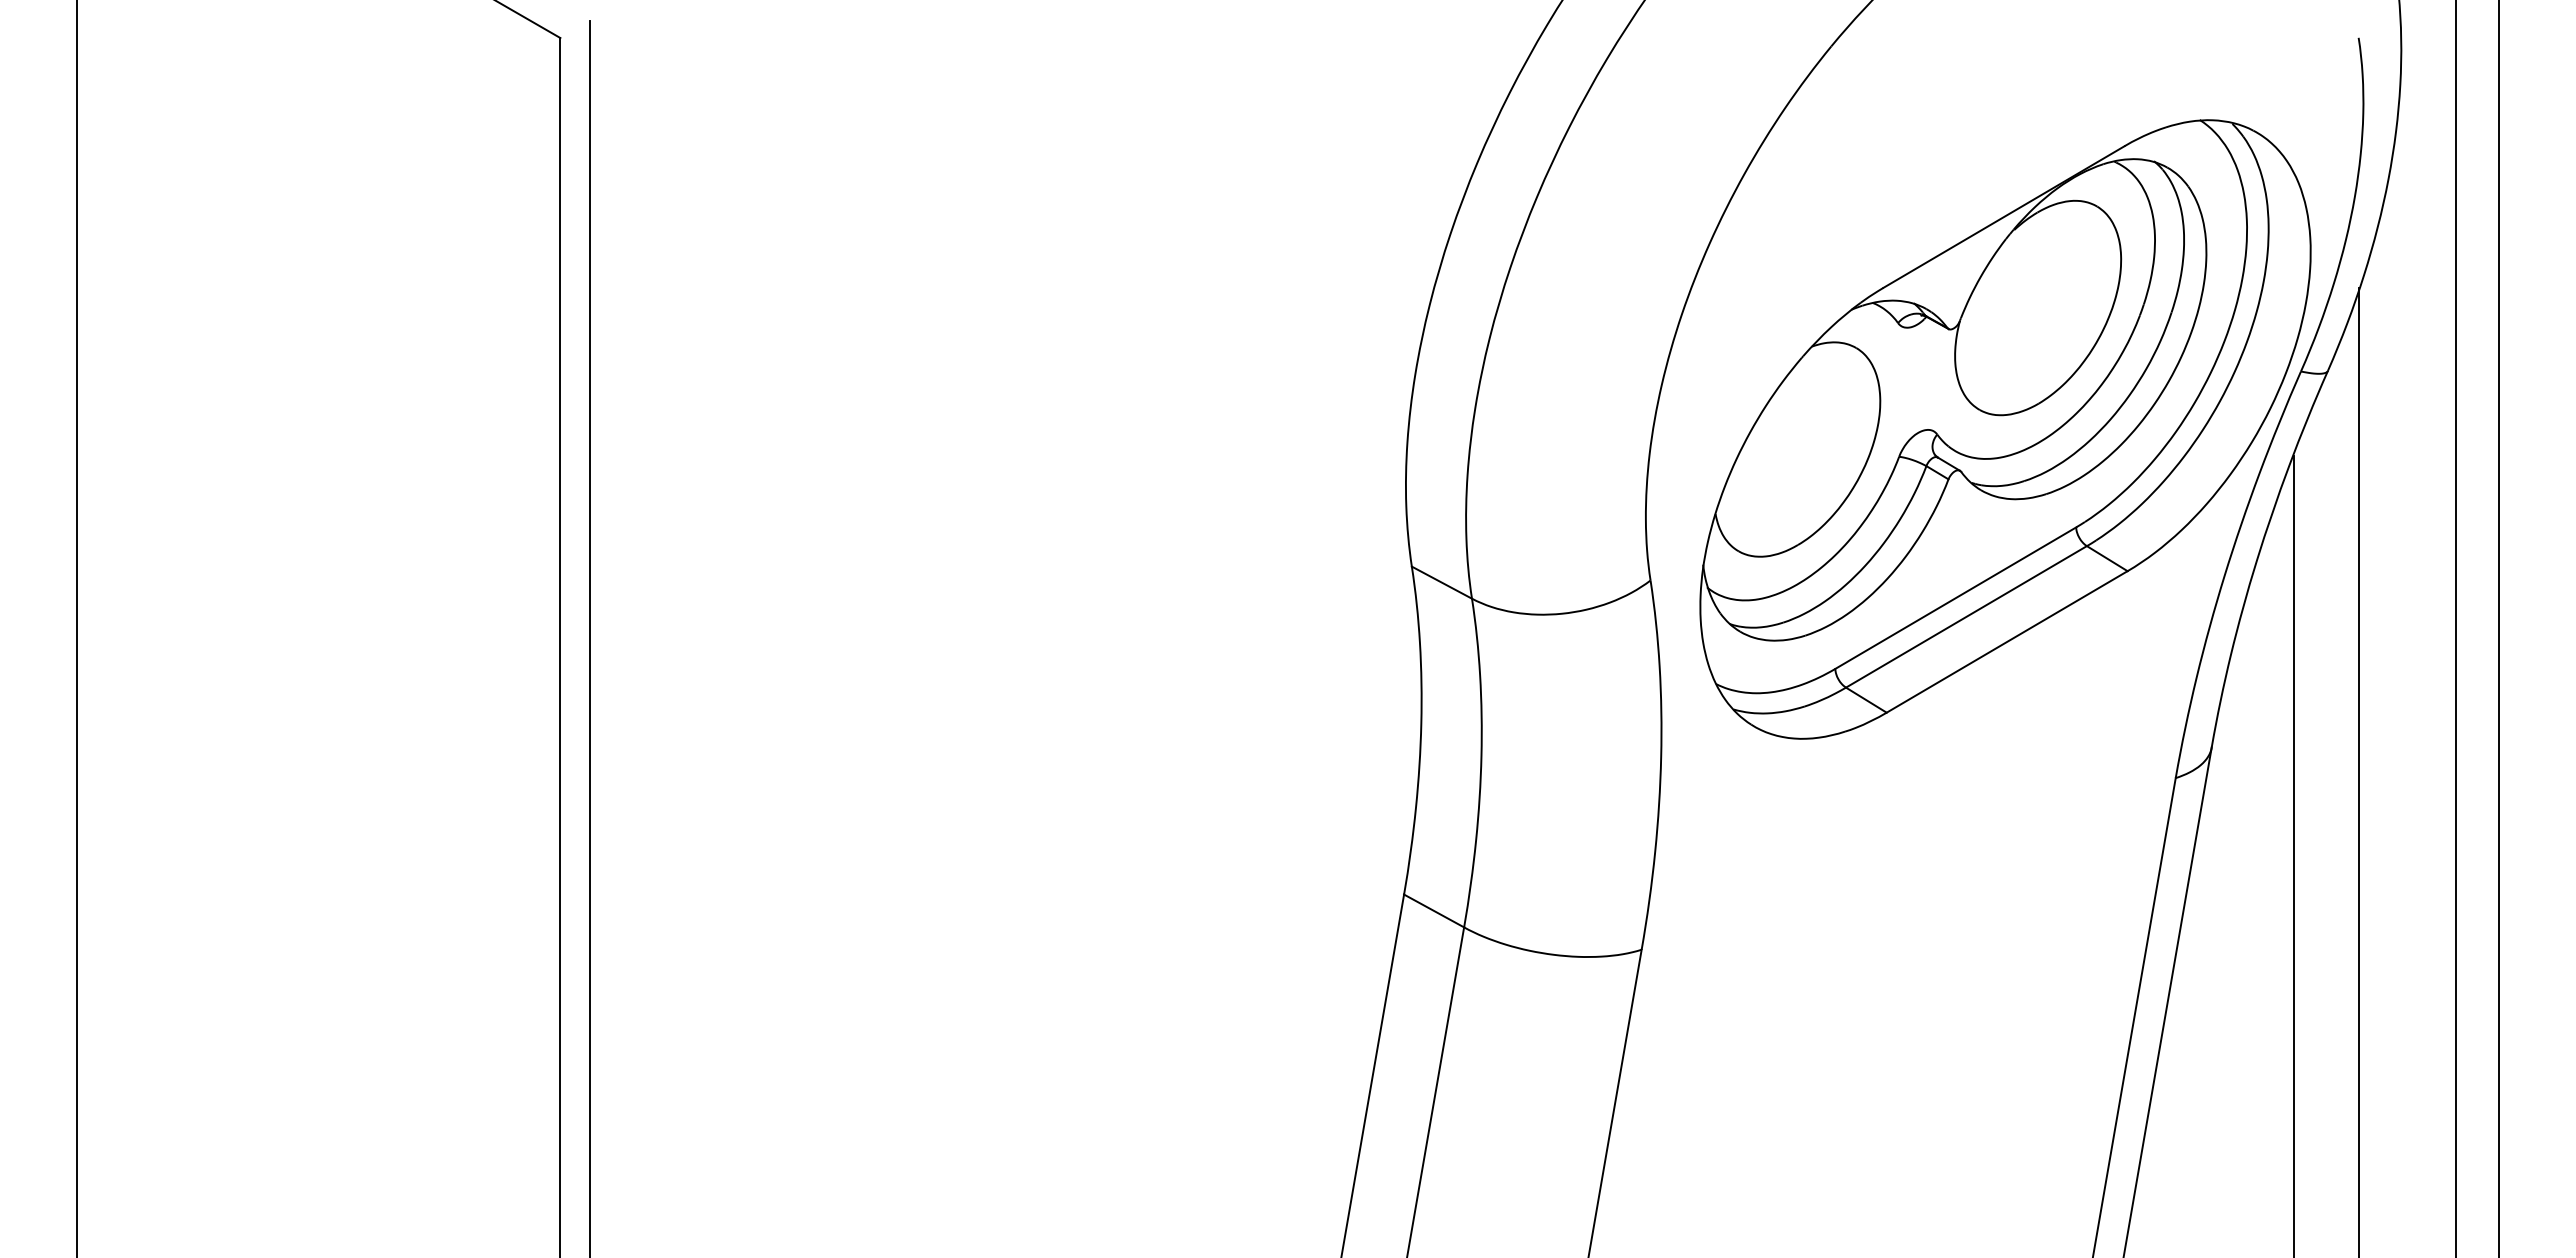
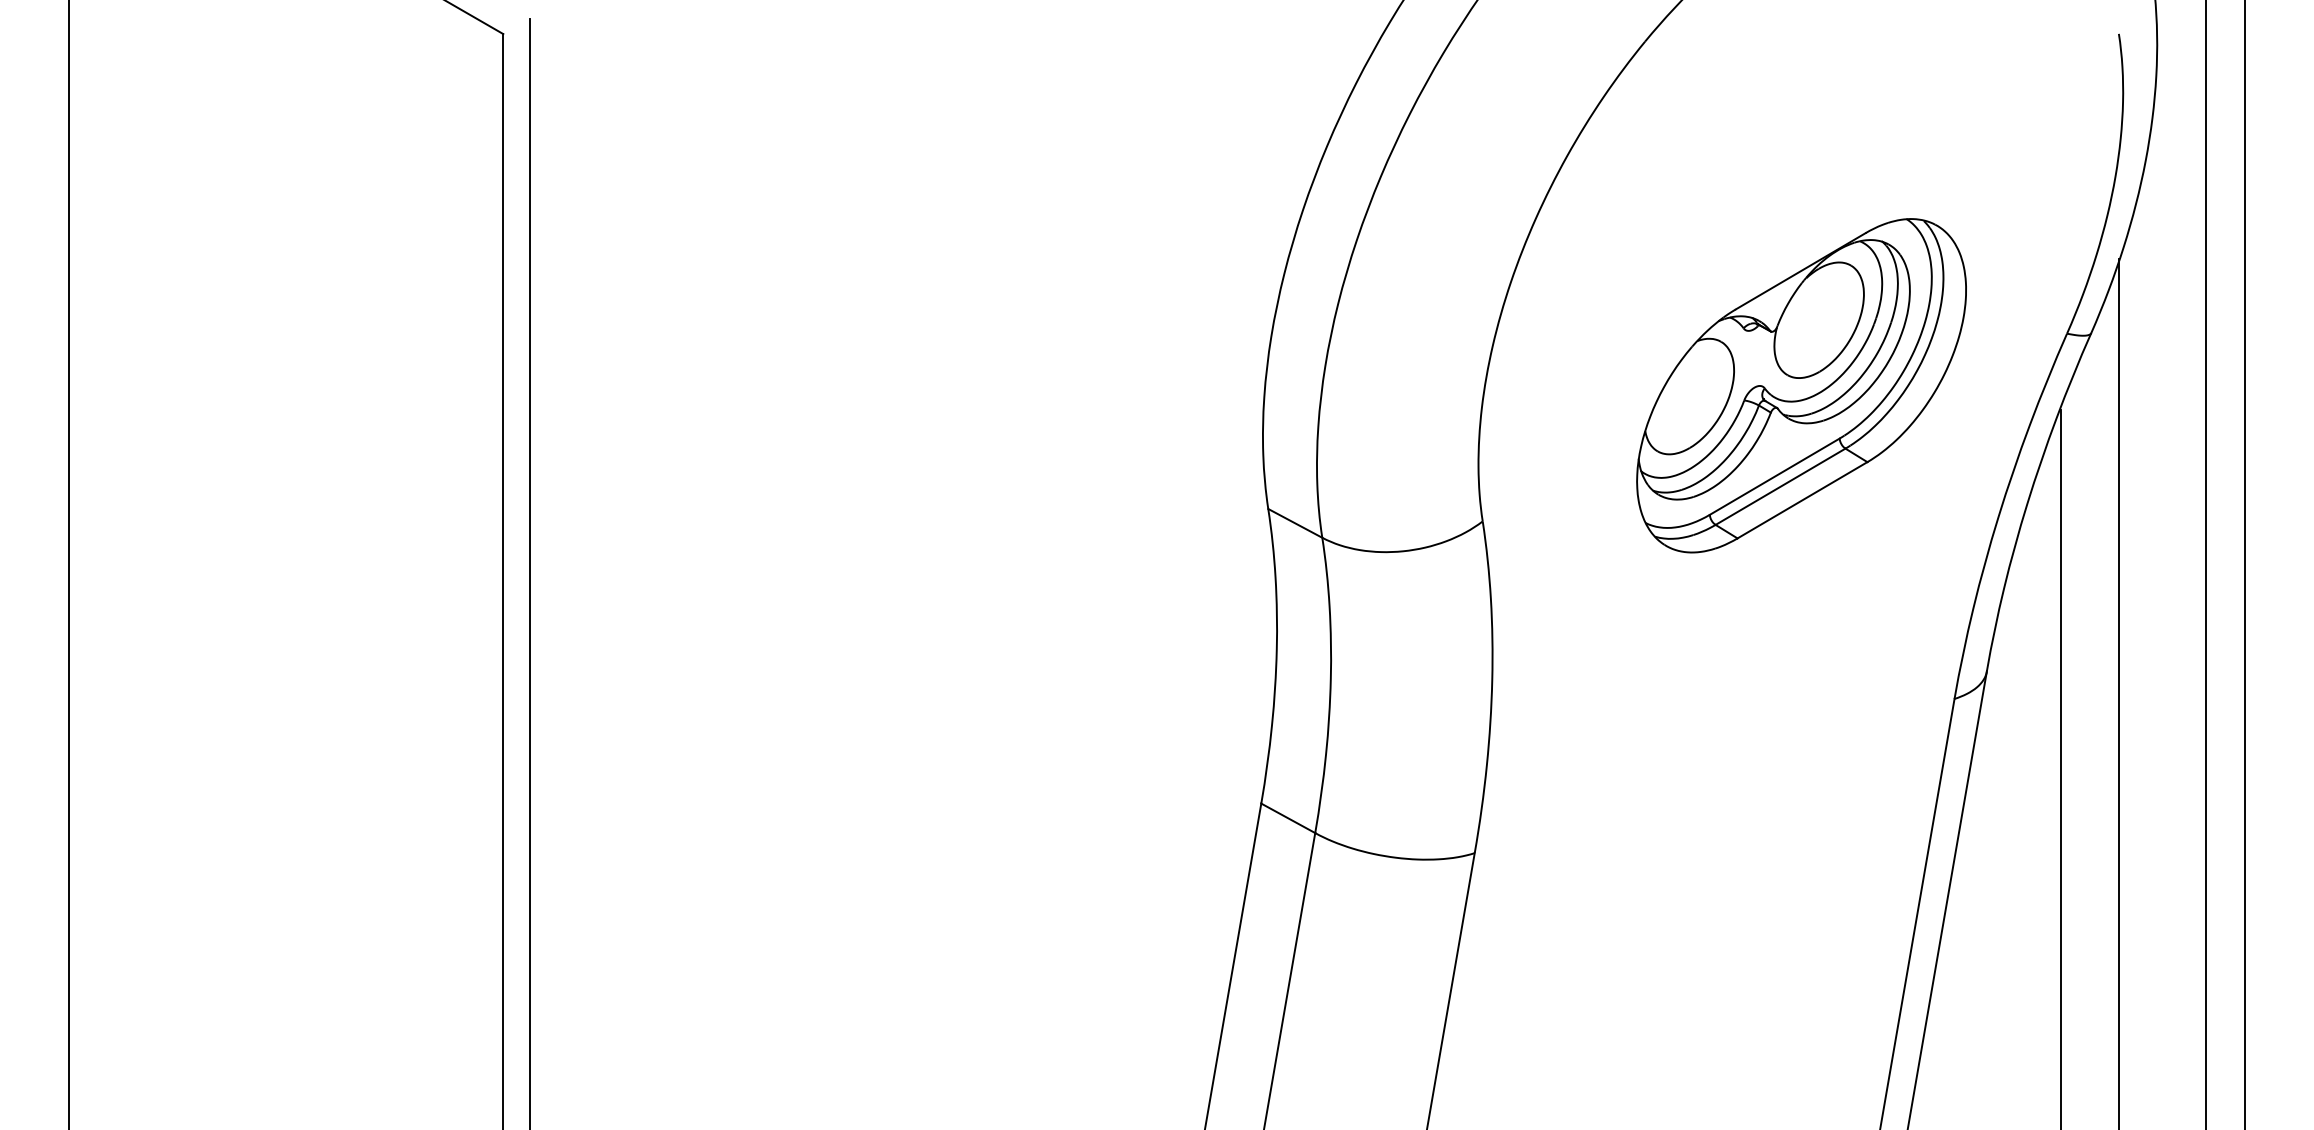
part: (2005, 429) -> (1801, 385), size x0.6

